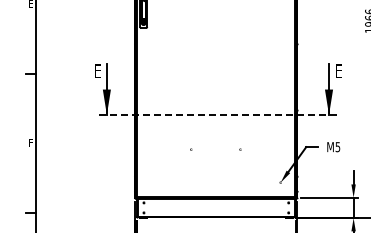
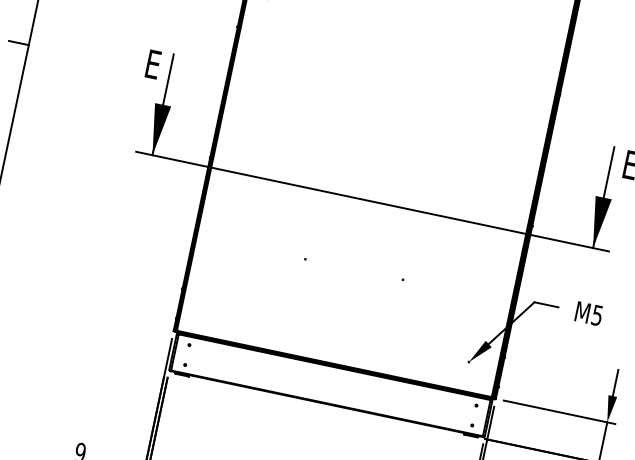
line: (217, 115) -> (371, 202), dashed -> solid

